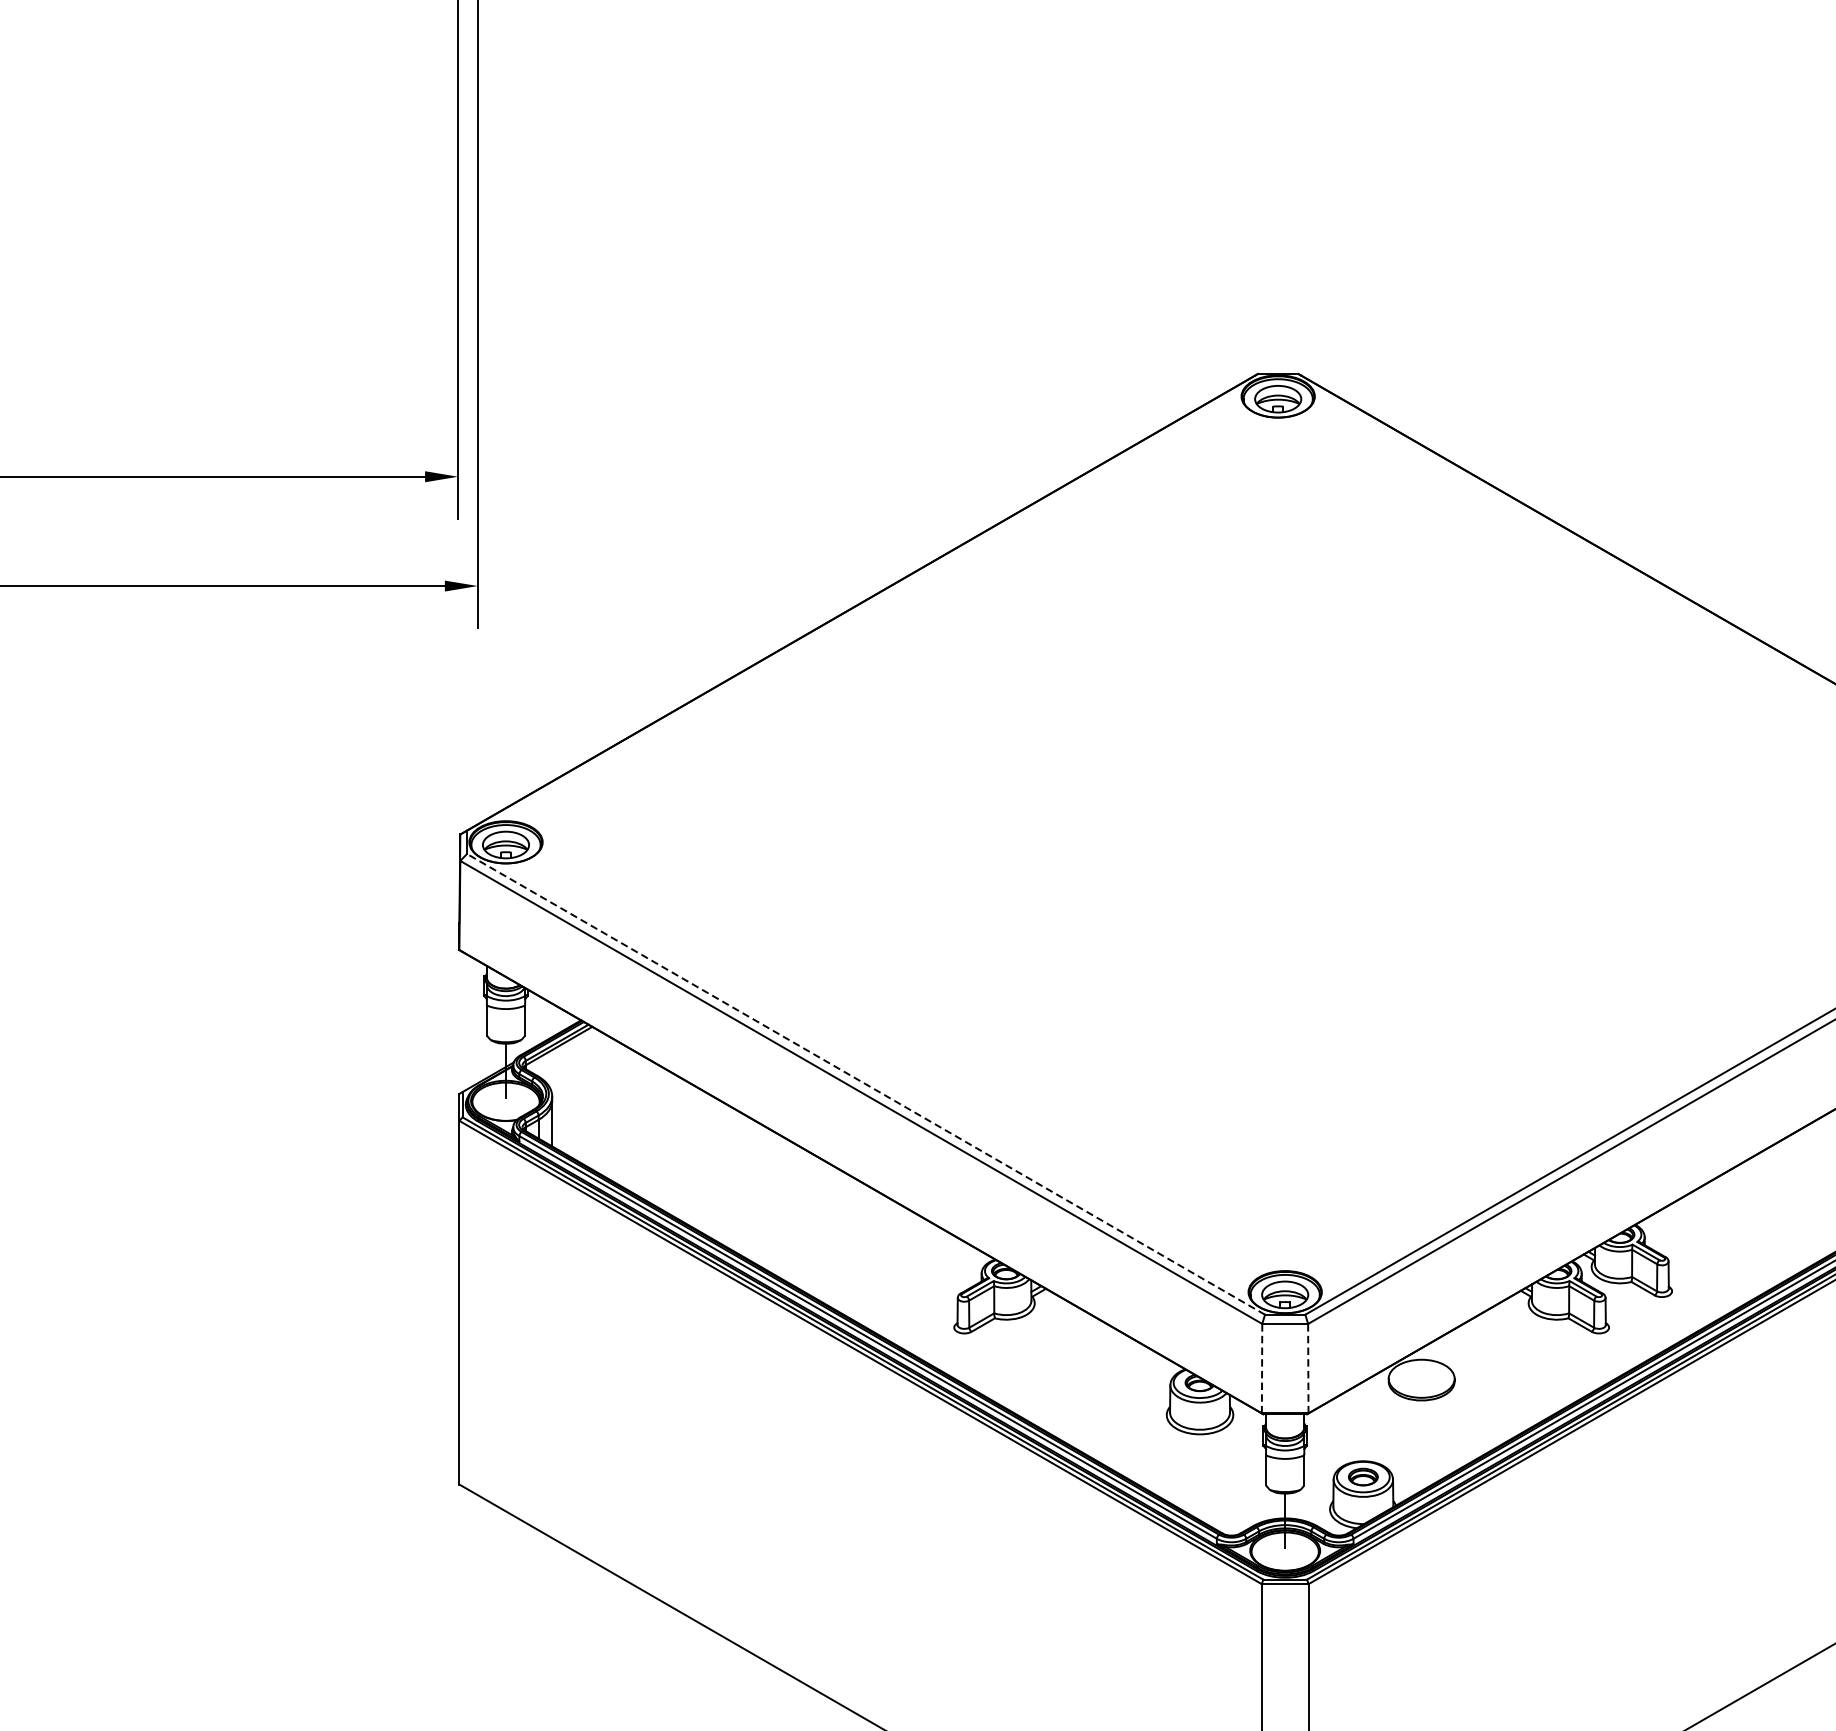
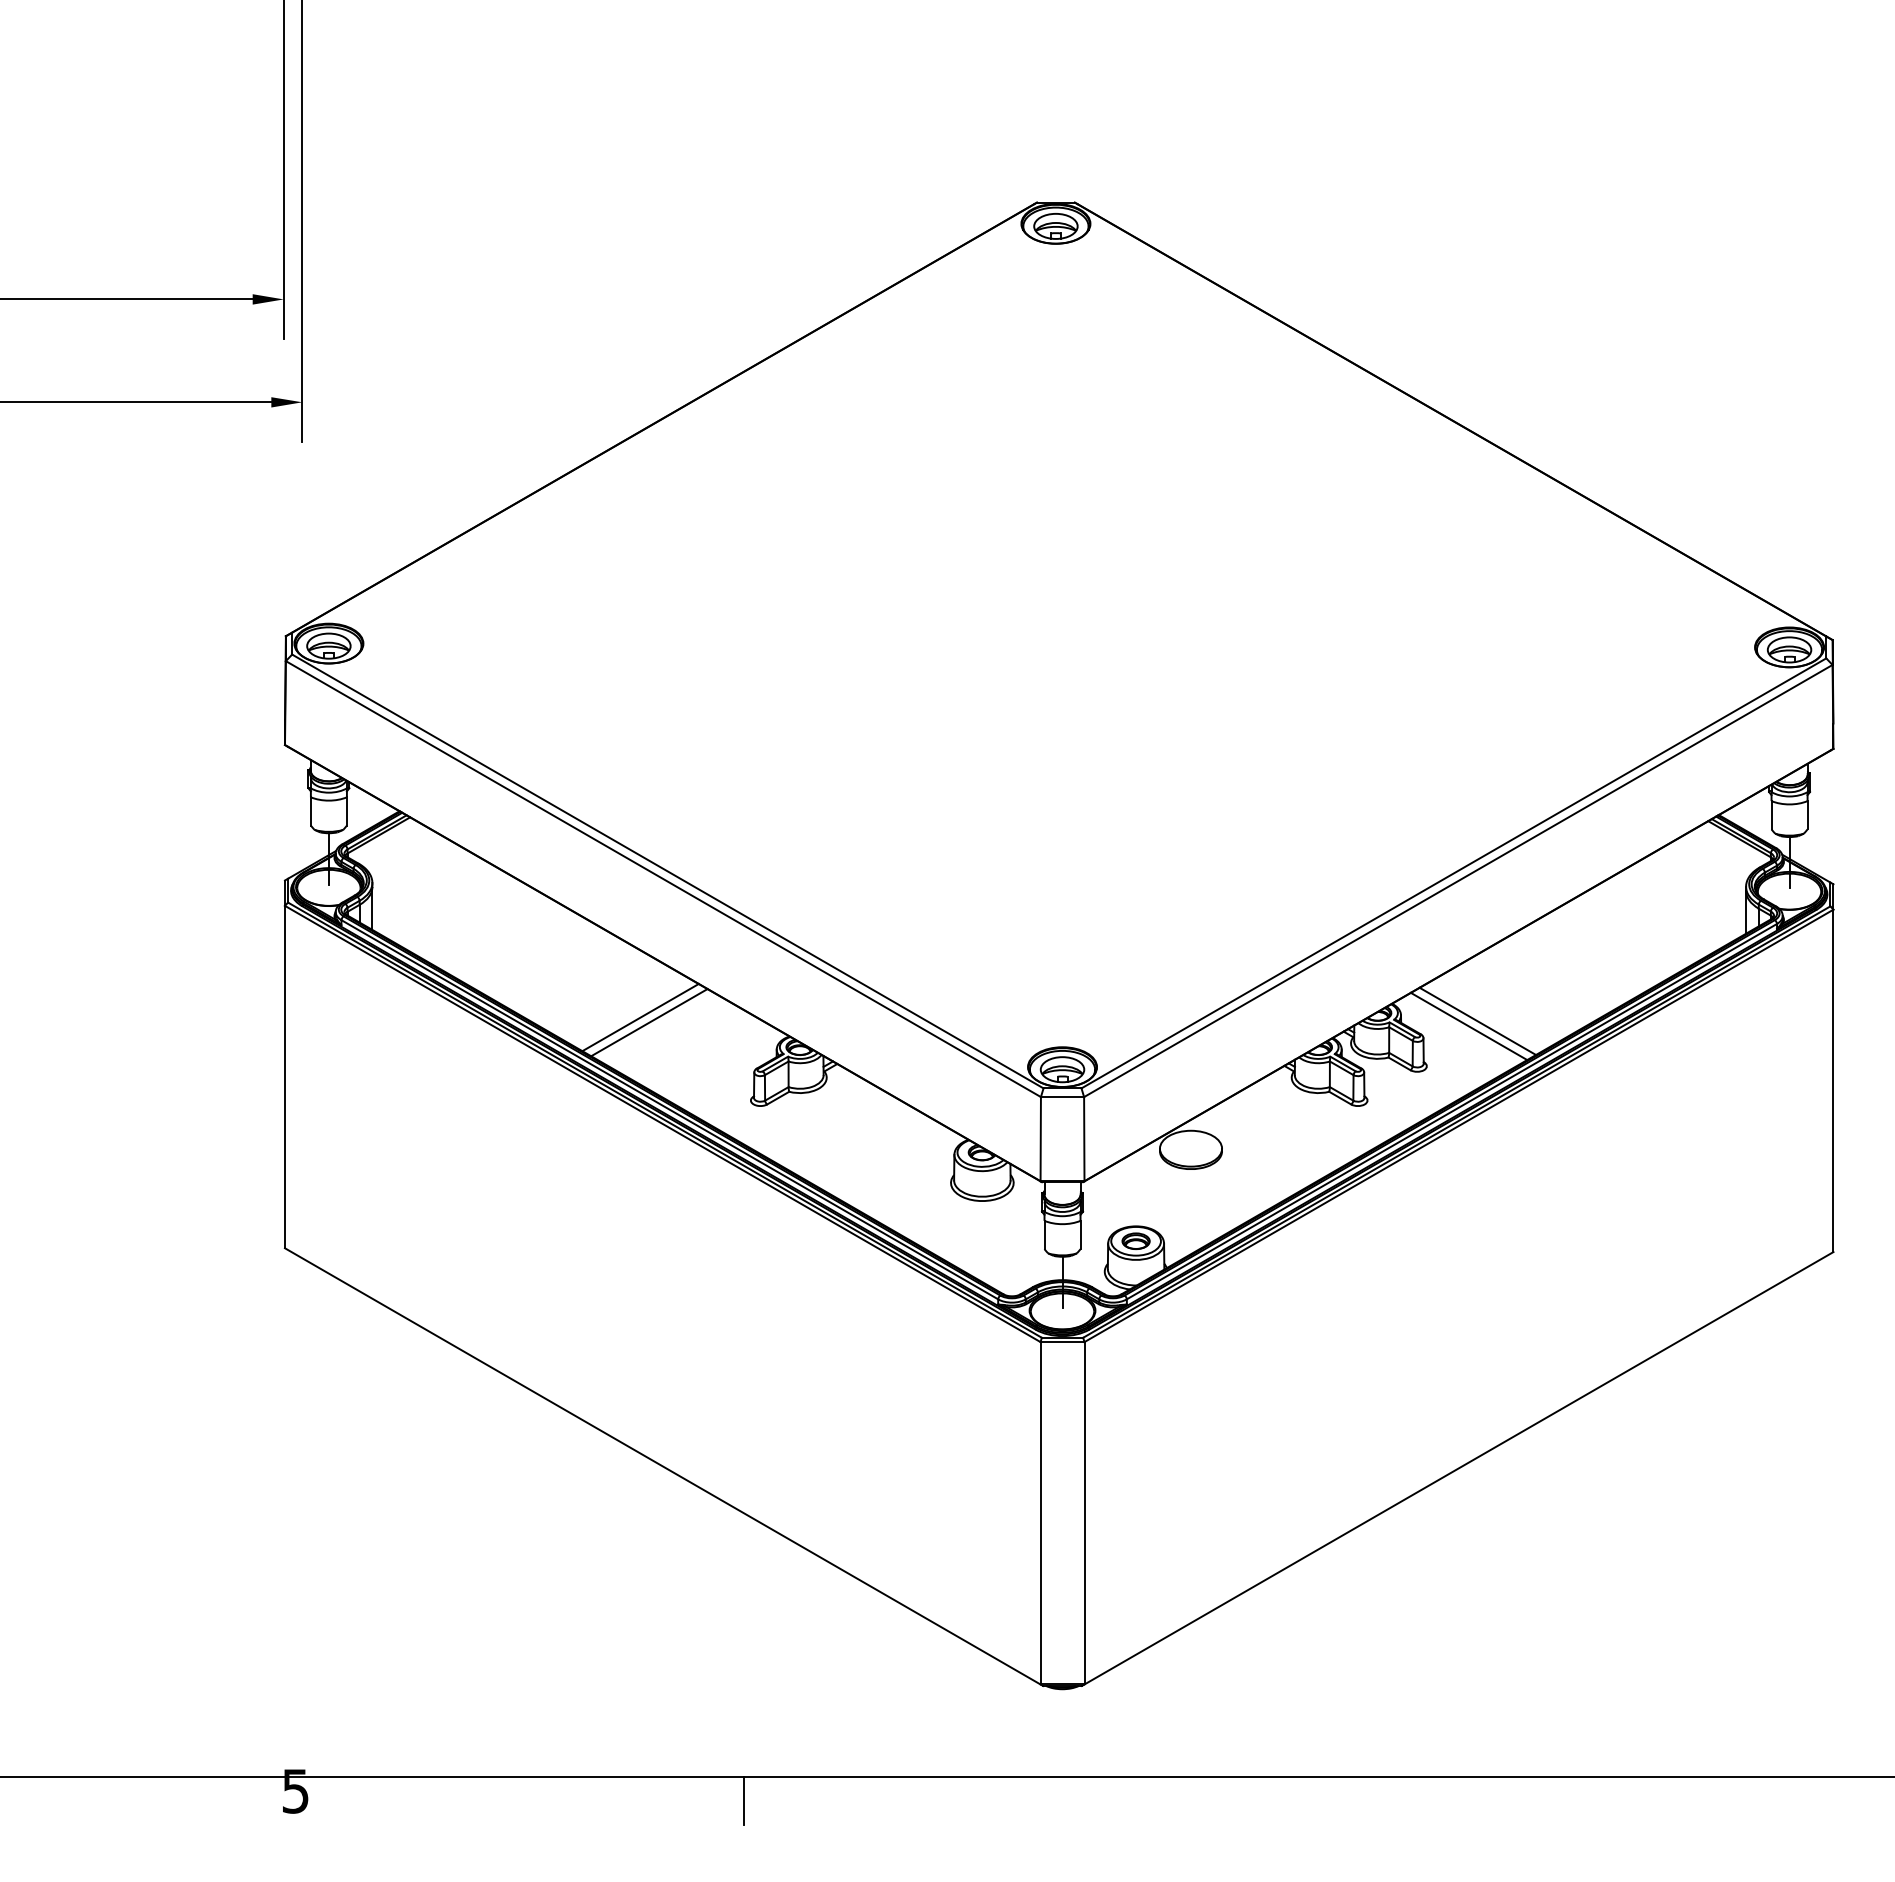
line: (865, 1084) -> (667, 871), dashed -> solid
line: (836, 1239) -> (640, 1017), added
line: (1725, 1242) -> (1477, 1020), added
line: (846, 1244) -> (649, 1022), added
line: (1716, 1248) -> (1468, 1026), added
line: (1261, 1367) -> (1040, 1138), dashed -> solid
line: (1308, 1367) -> (1084, 1138), dashed -> solid

